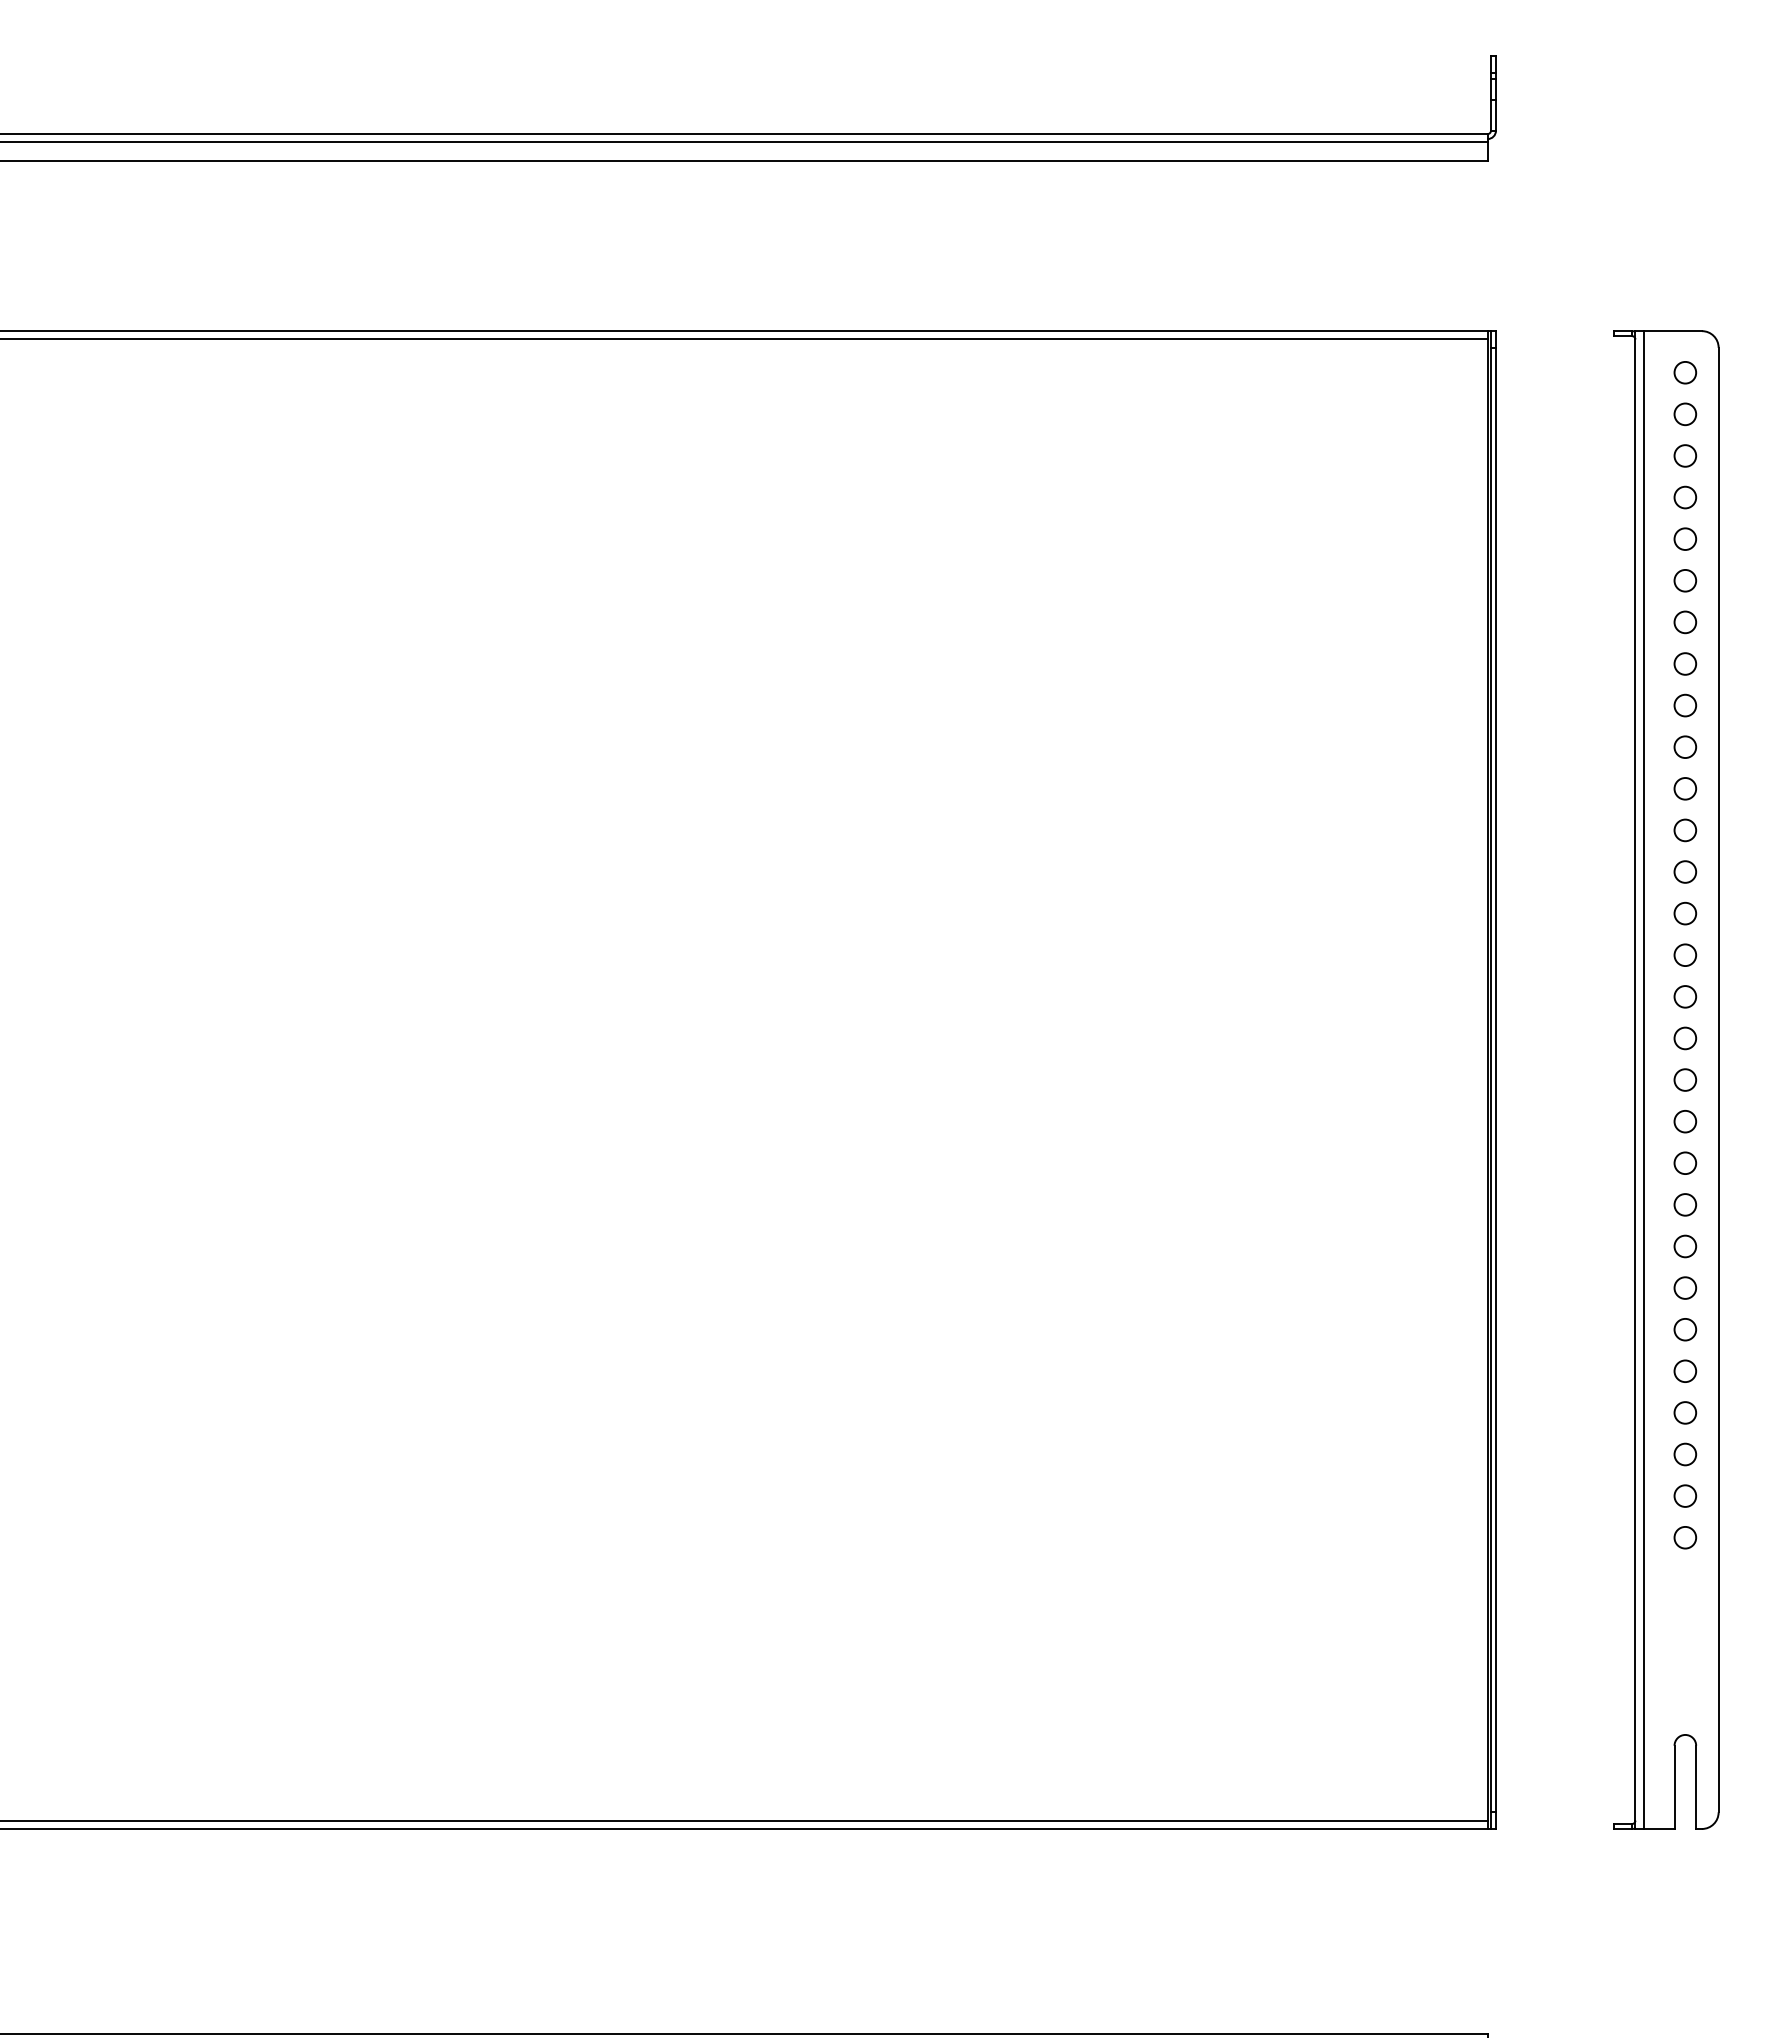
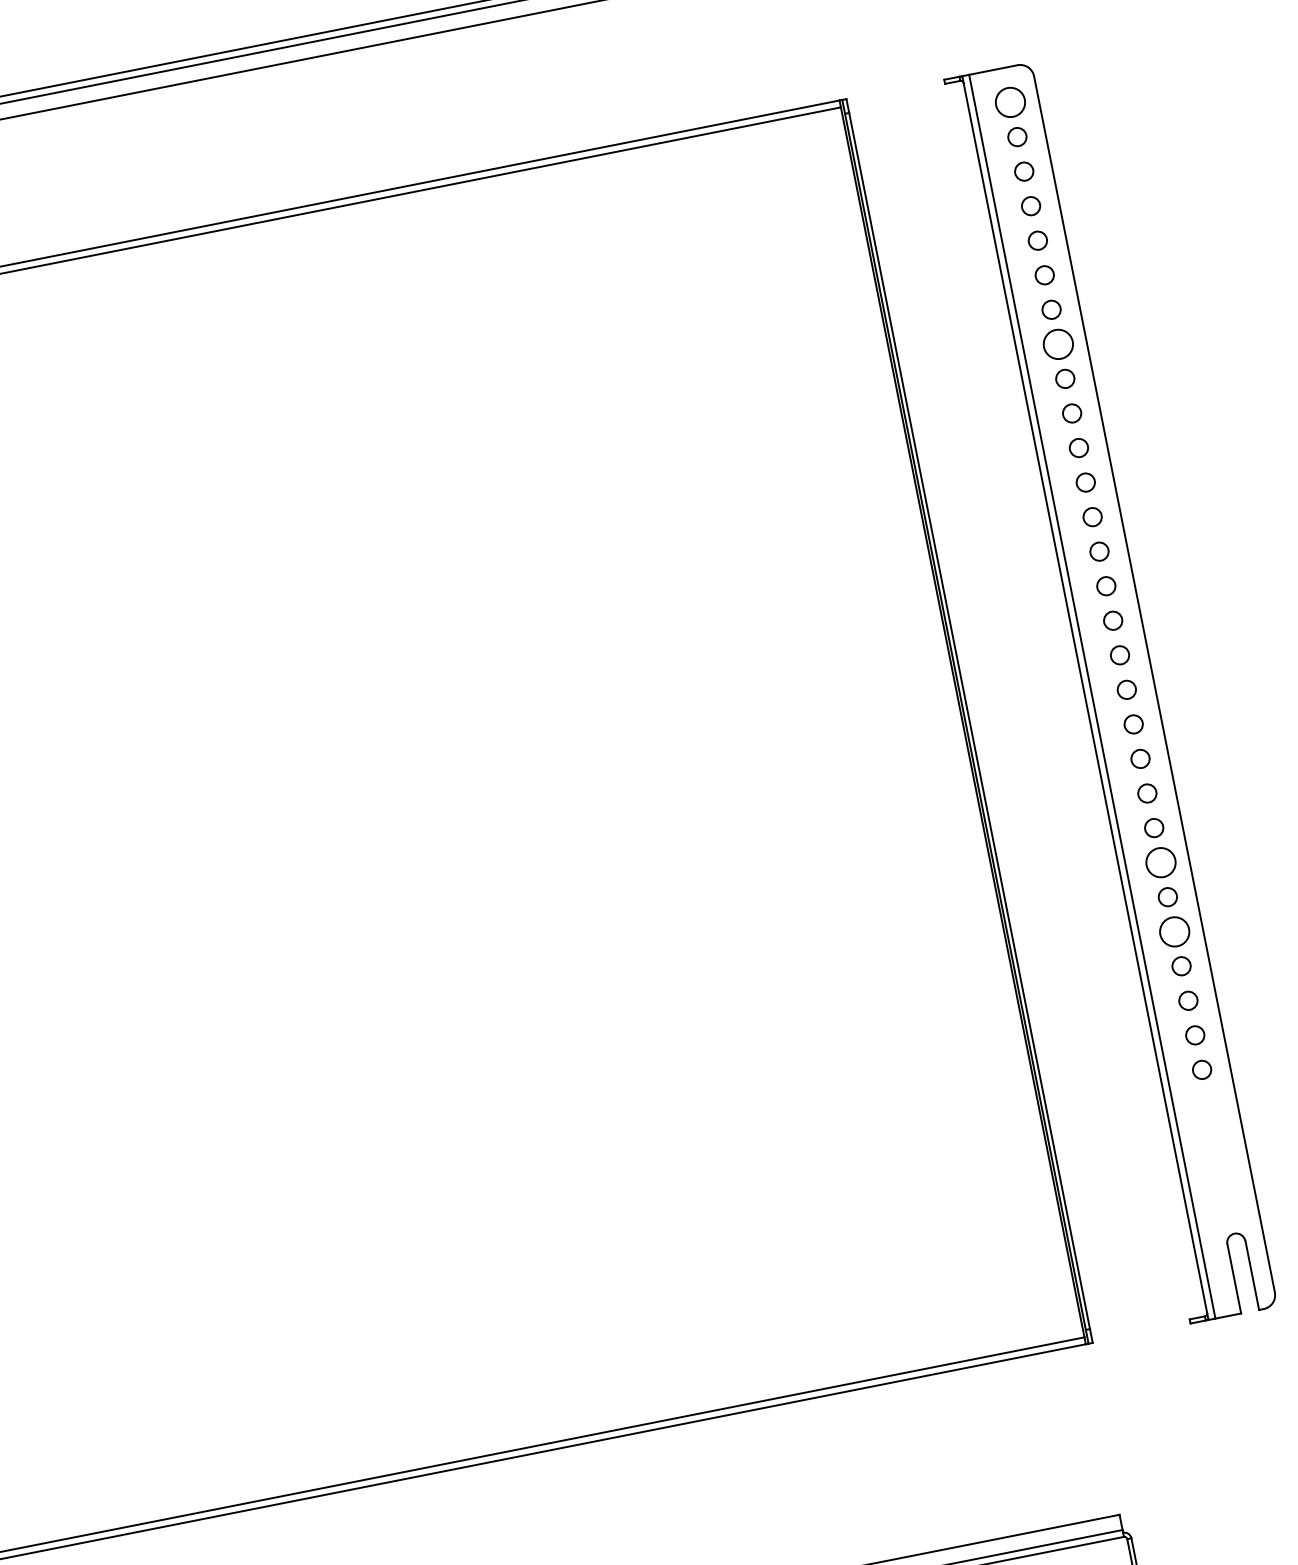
circle: (1685, 372) -> (1010, 102), size x1.6
circle: (1685, 663) -> (1058, 343), size x1.6
circle: (1685, 1287) -> (1161, 862), size x1.6
circle: (1685, 1370) -> (1174, 931), size x1.6

